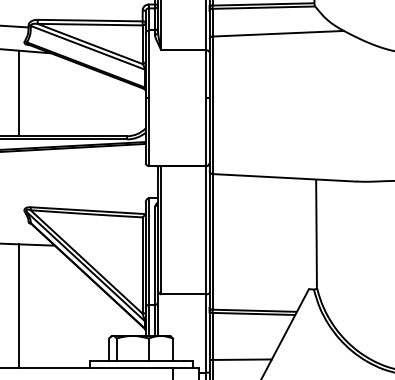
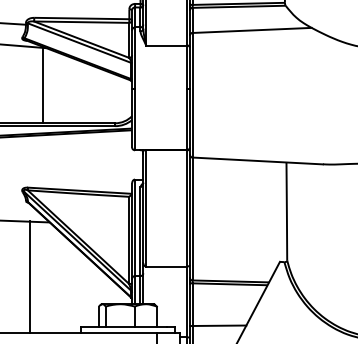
line: (18, 93) -> (42, 84), moved
line: (18, 305) -> (29, 276), moved

